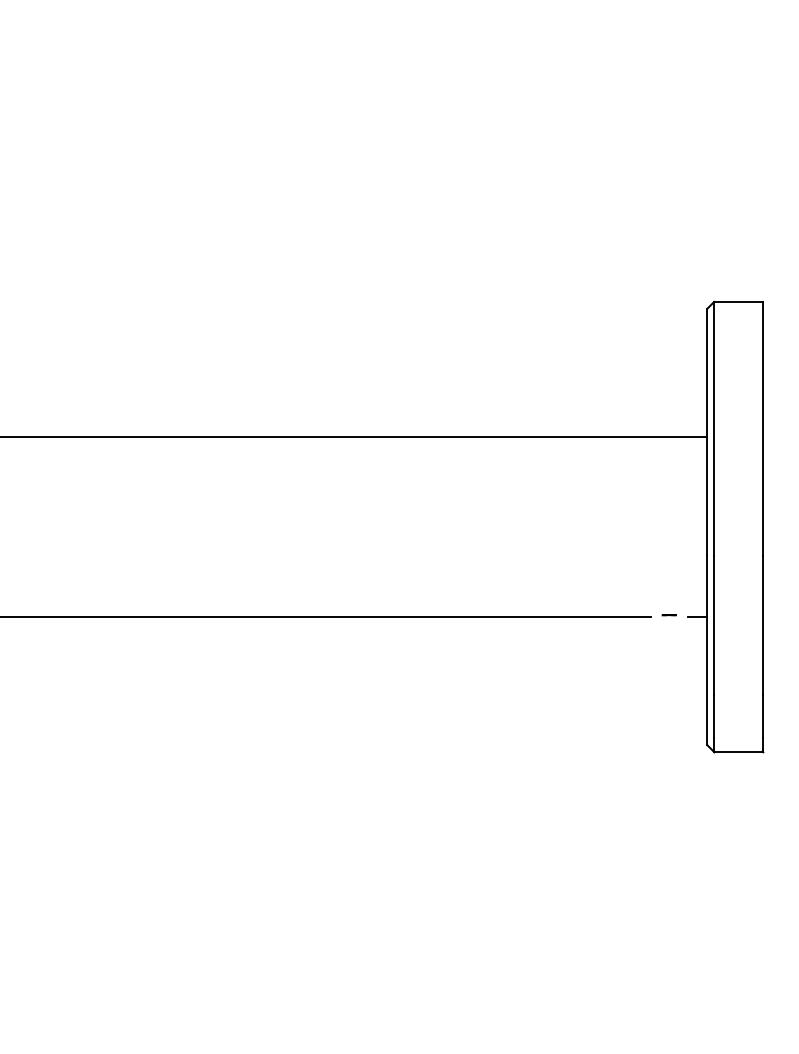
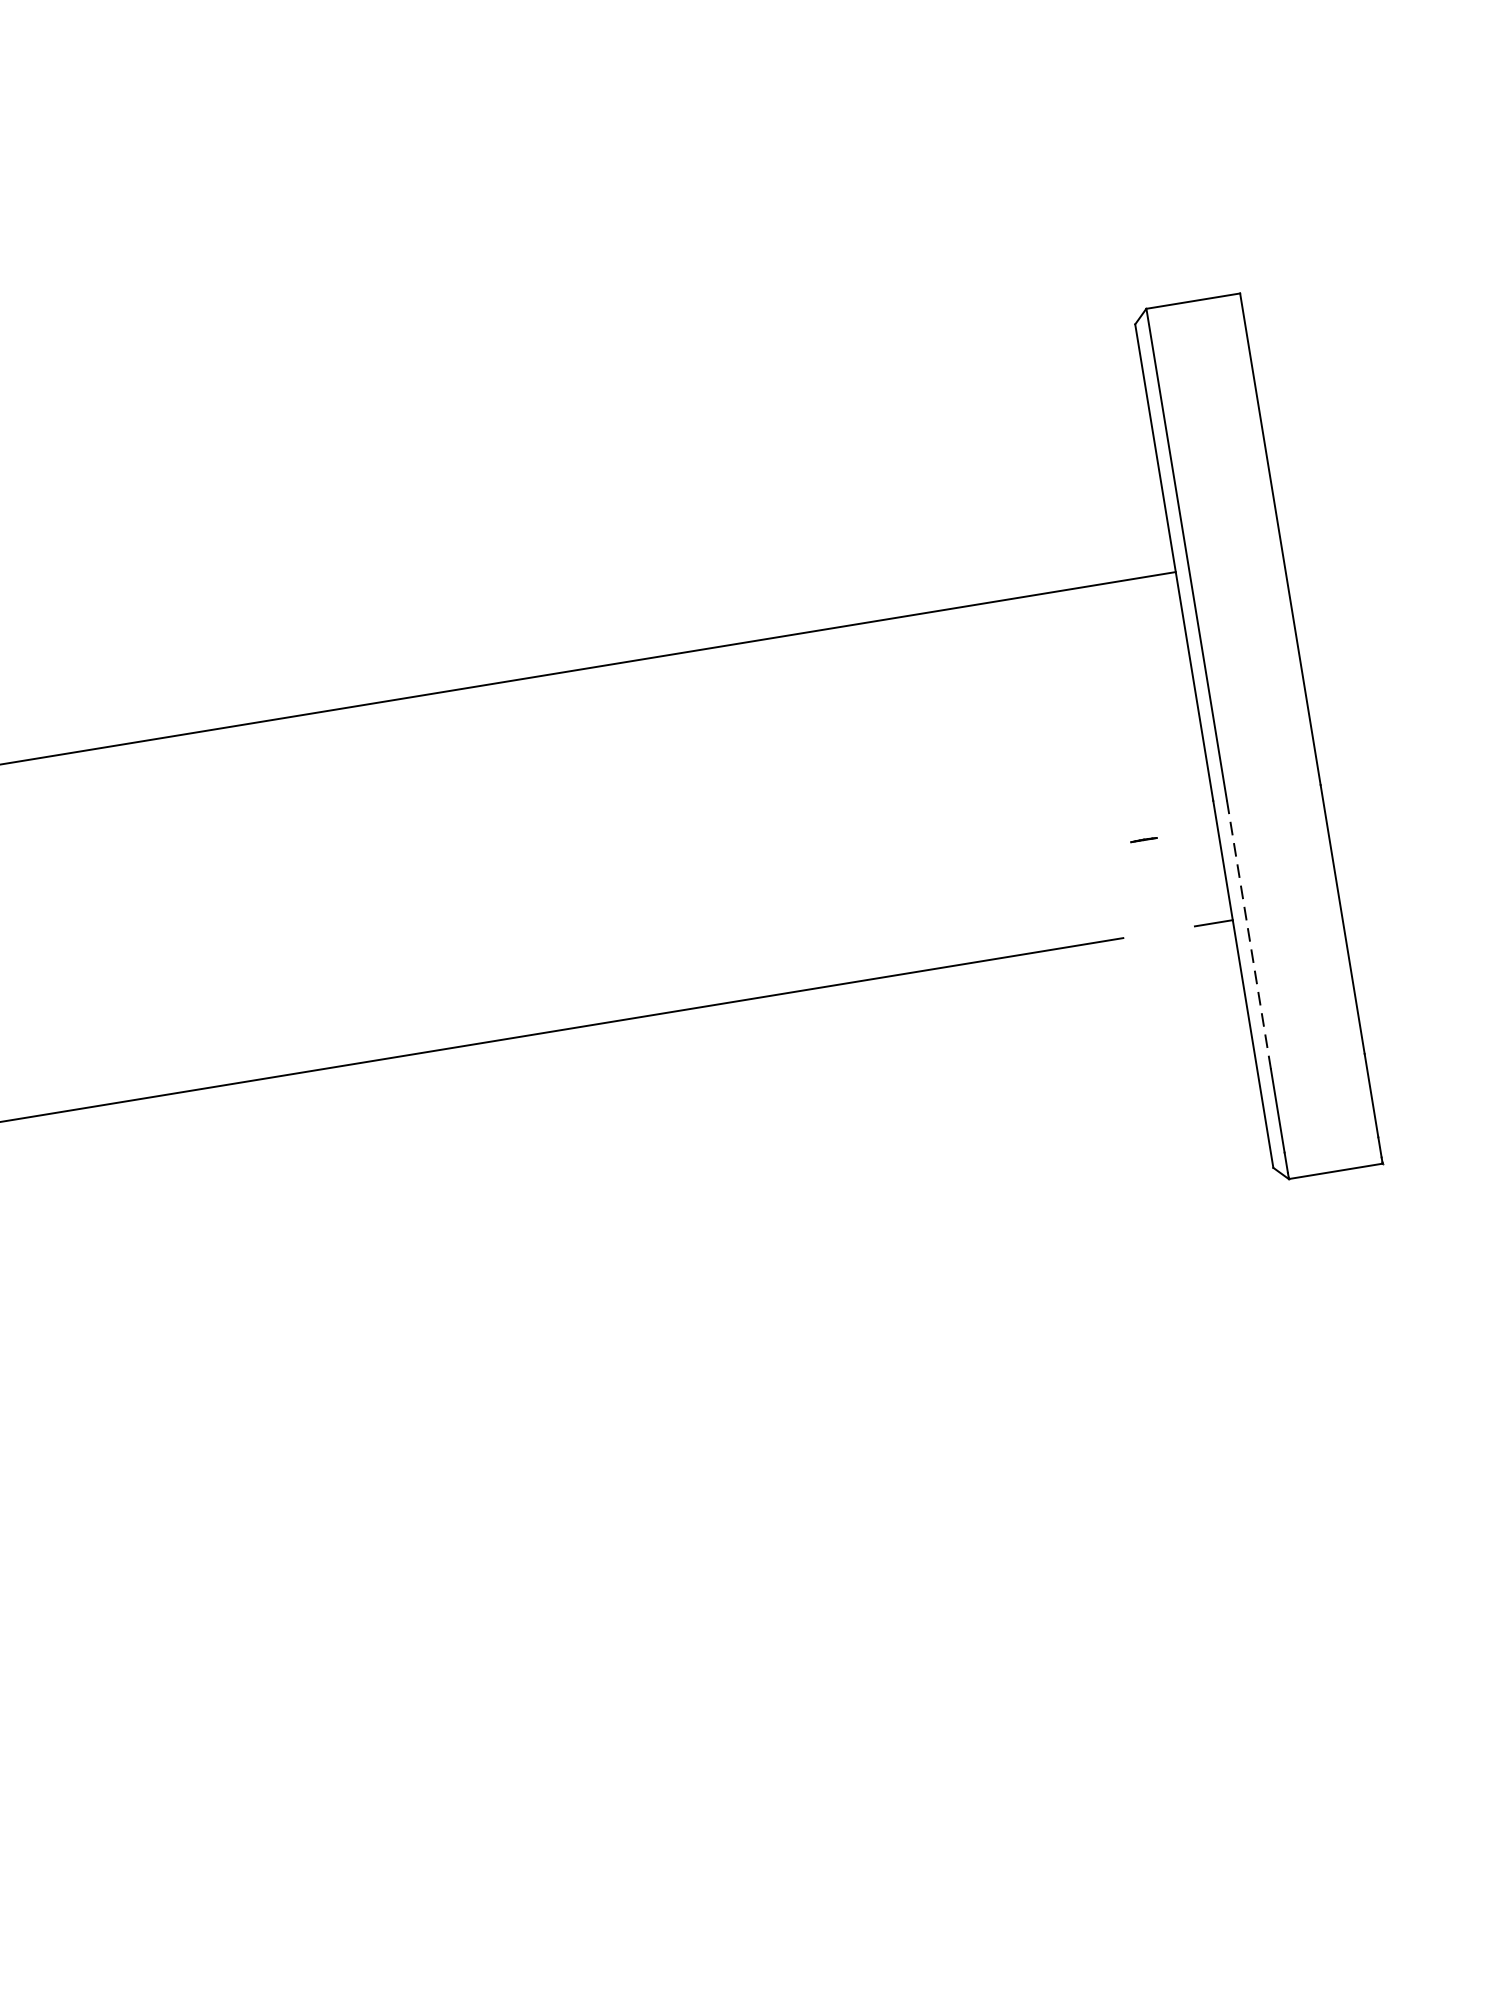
line: (668, 615) -> (1142, 840), moved
line: (714, 625) -> (1249, 934), solid -> dashed

